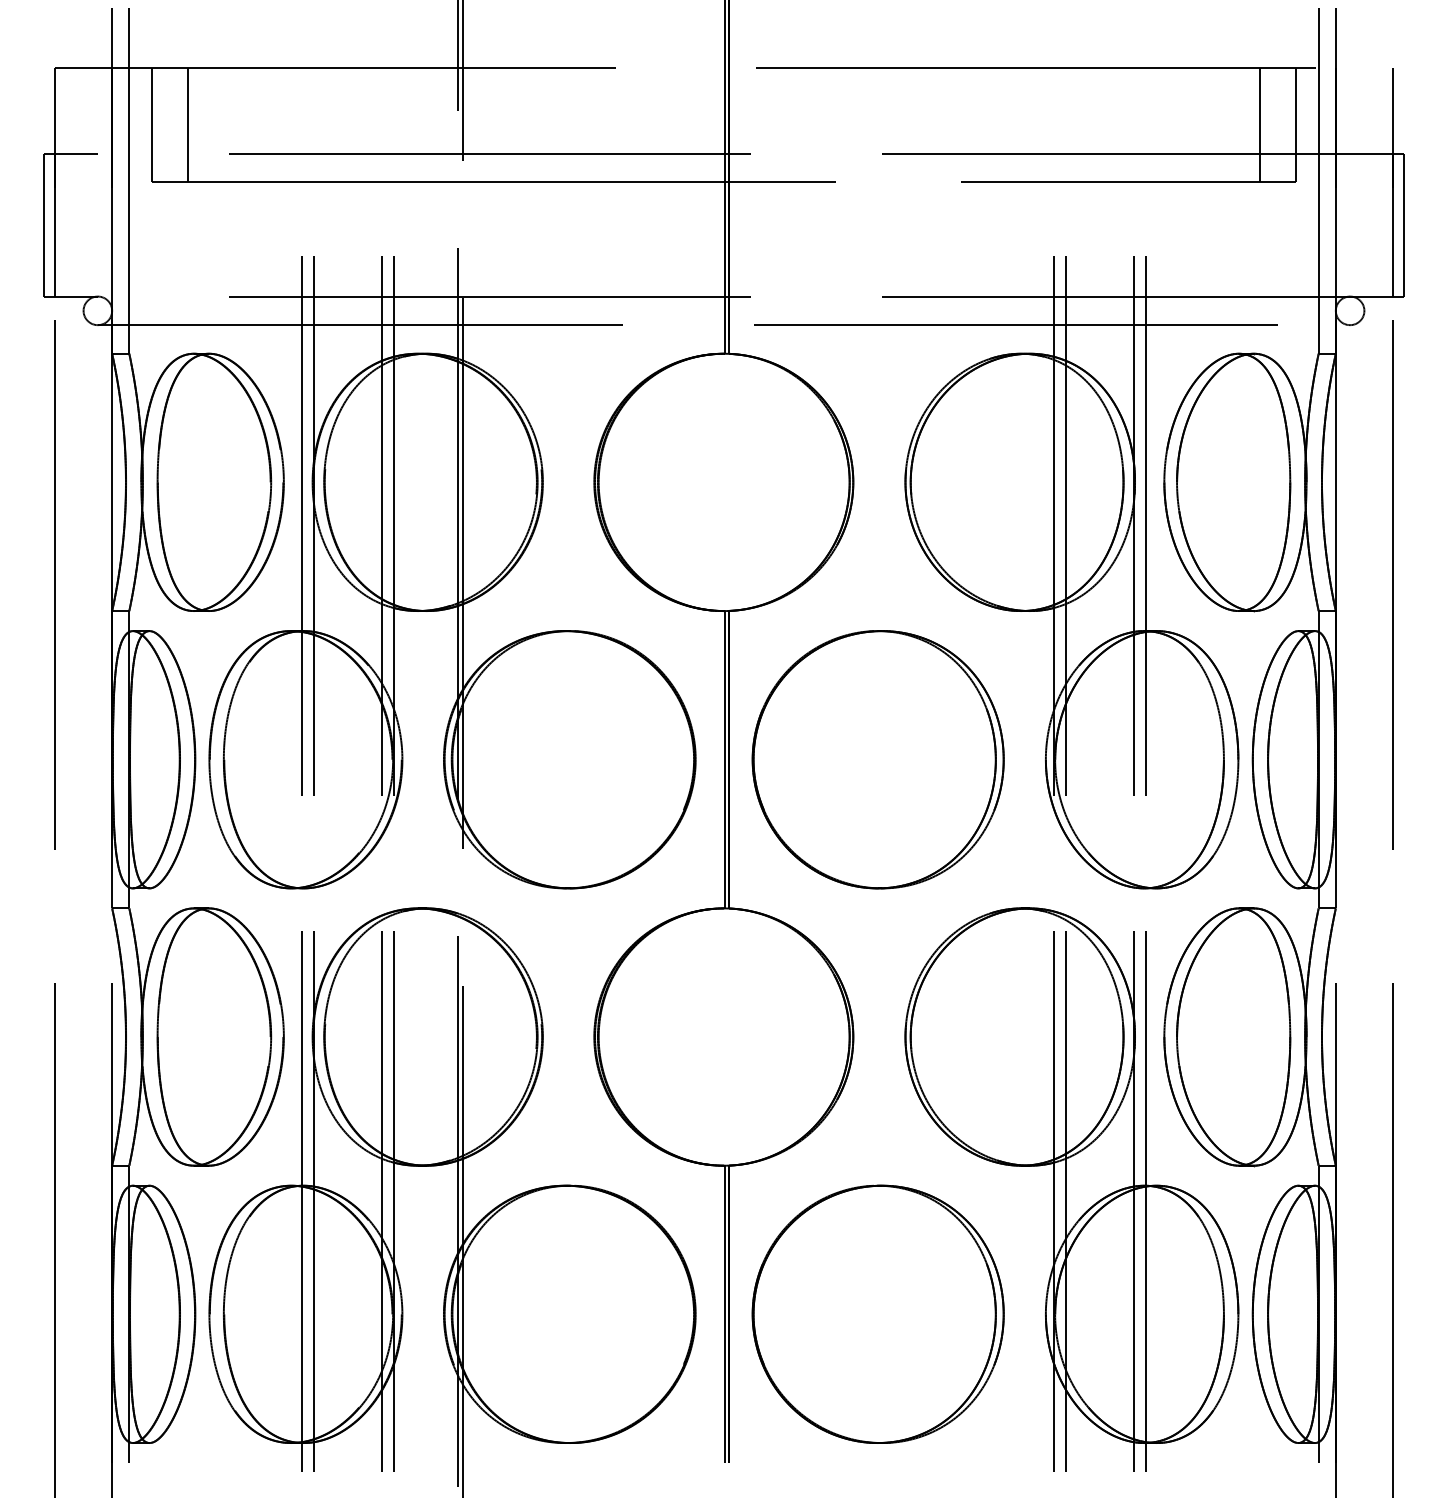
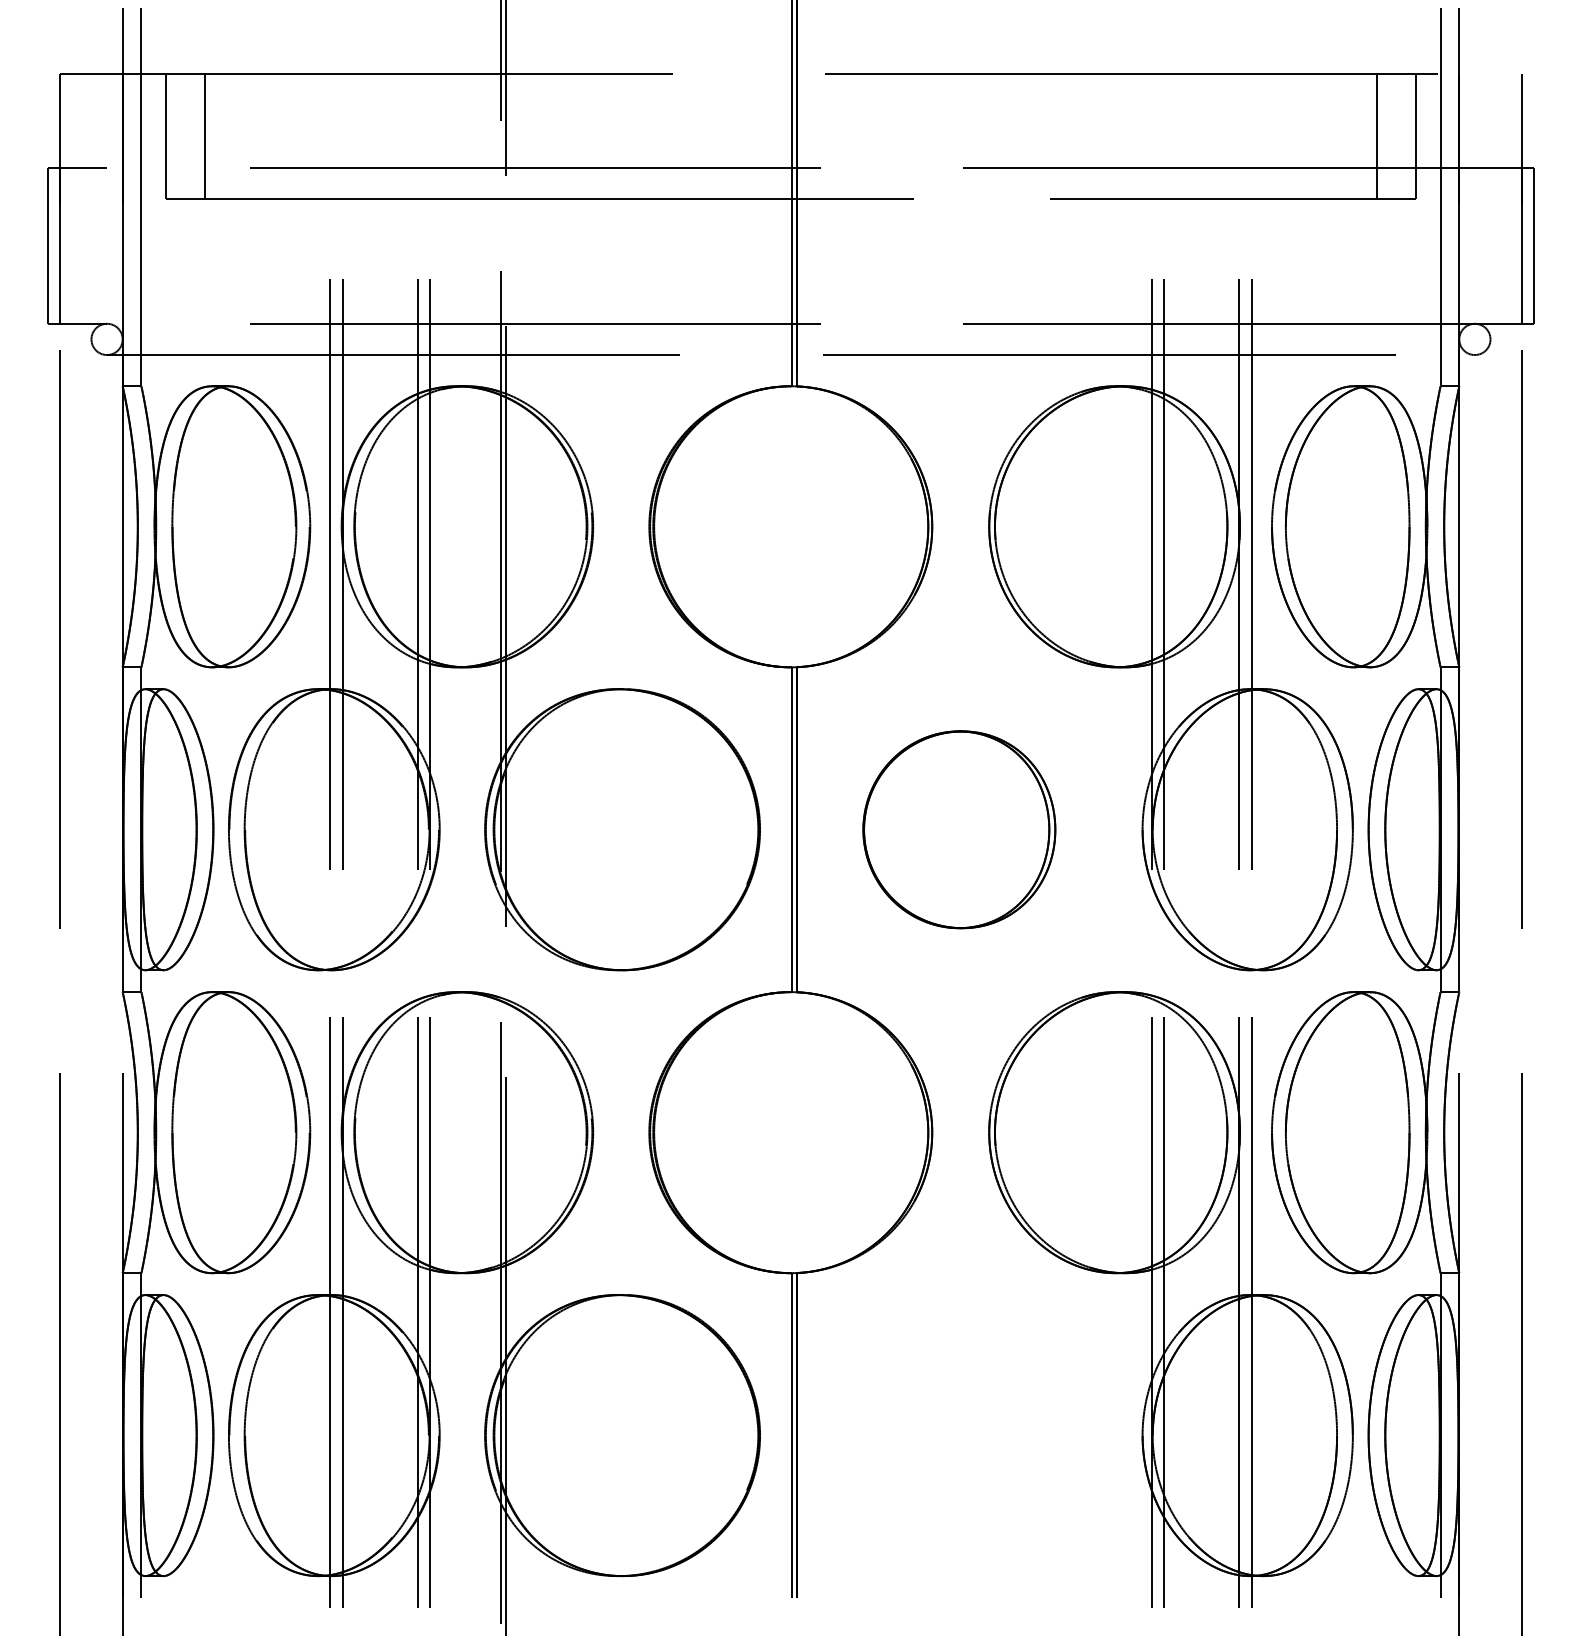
part: (877, 759) -> (958, 829), size x0.7
part: (877, 1313) -> (958, 1434), removed

